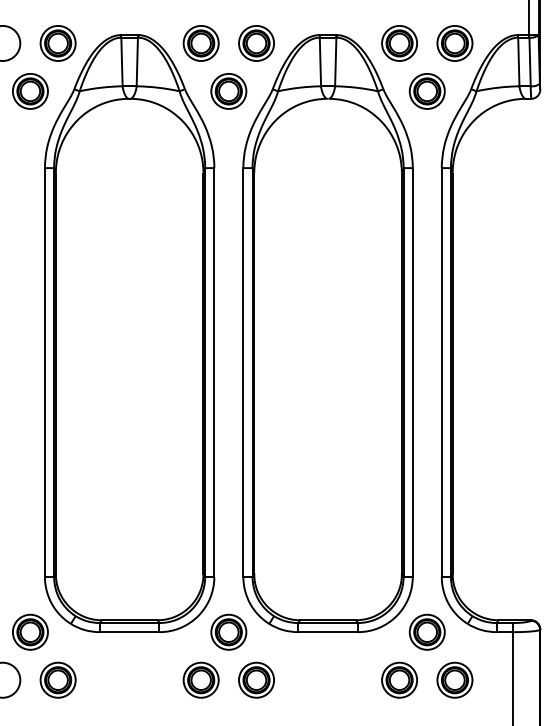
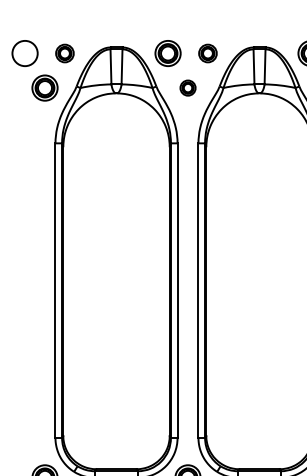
part: (57, 43) -> (64, 53), size x0.7
part: (256, 43) -> (207, 53), size x0.7
part: (228, 91) -> (187, 88), size x0.6

